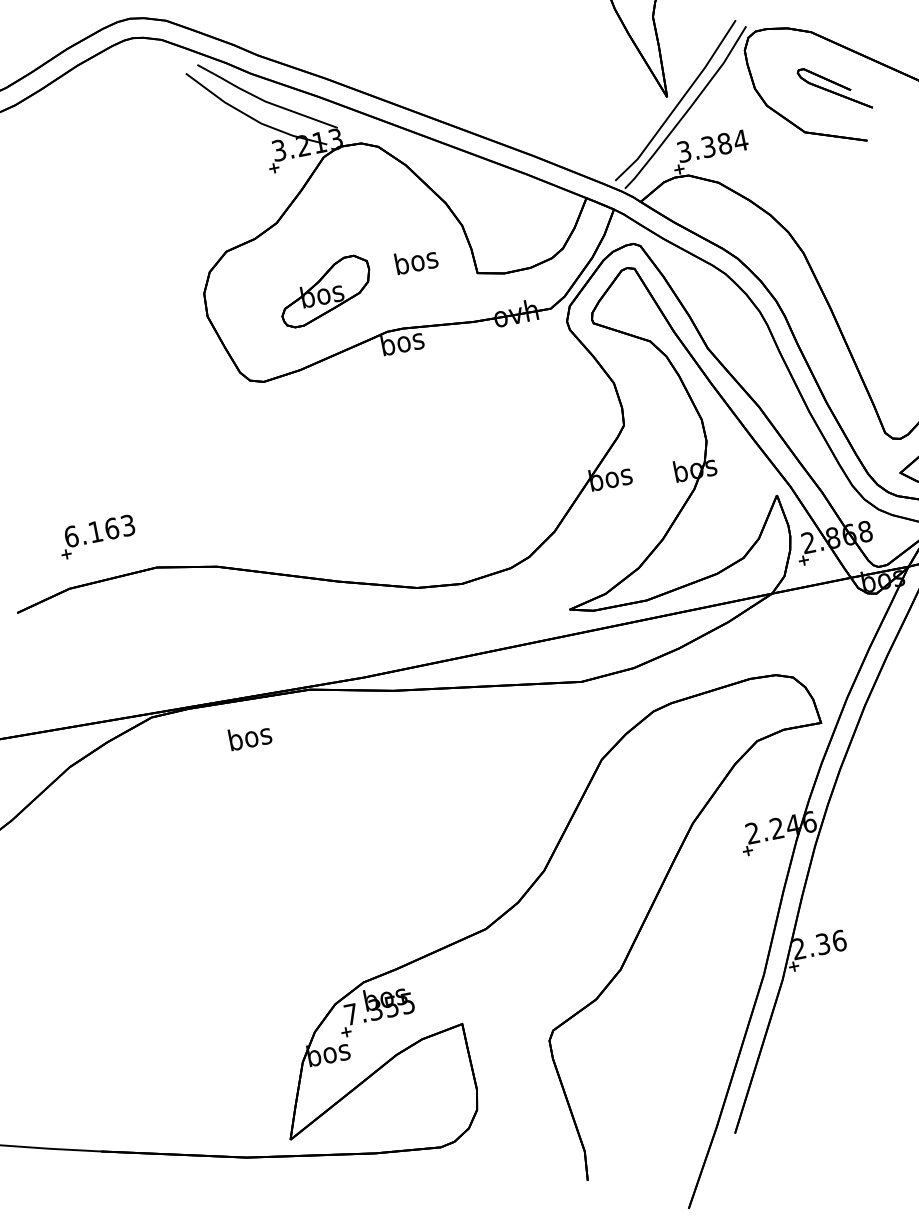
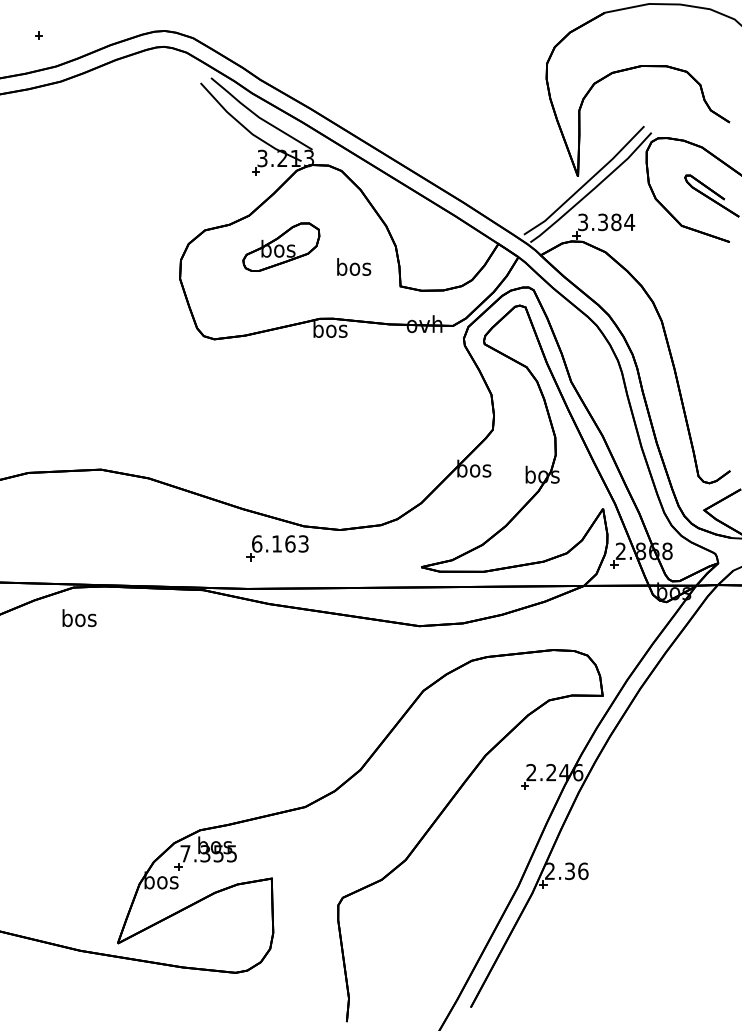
part: (325, 290) -> (281, 246), moved
part: (97, 537) -> (277, 548), moved
text: (250, 737) -> (79, 618), moved

